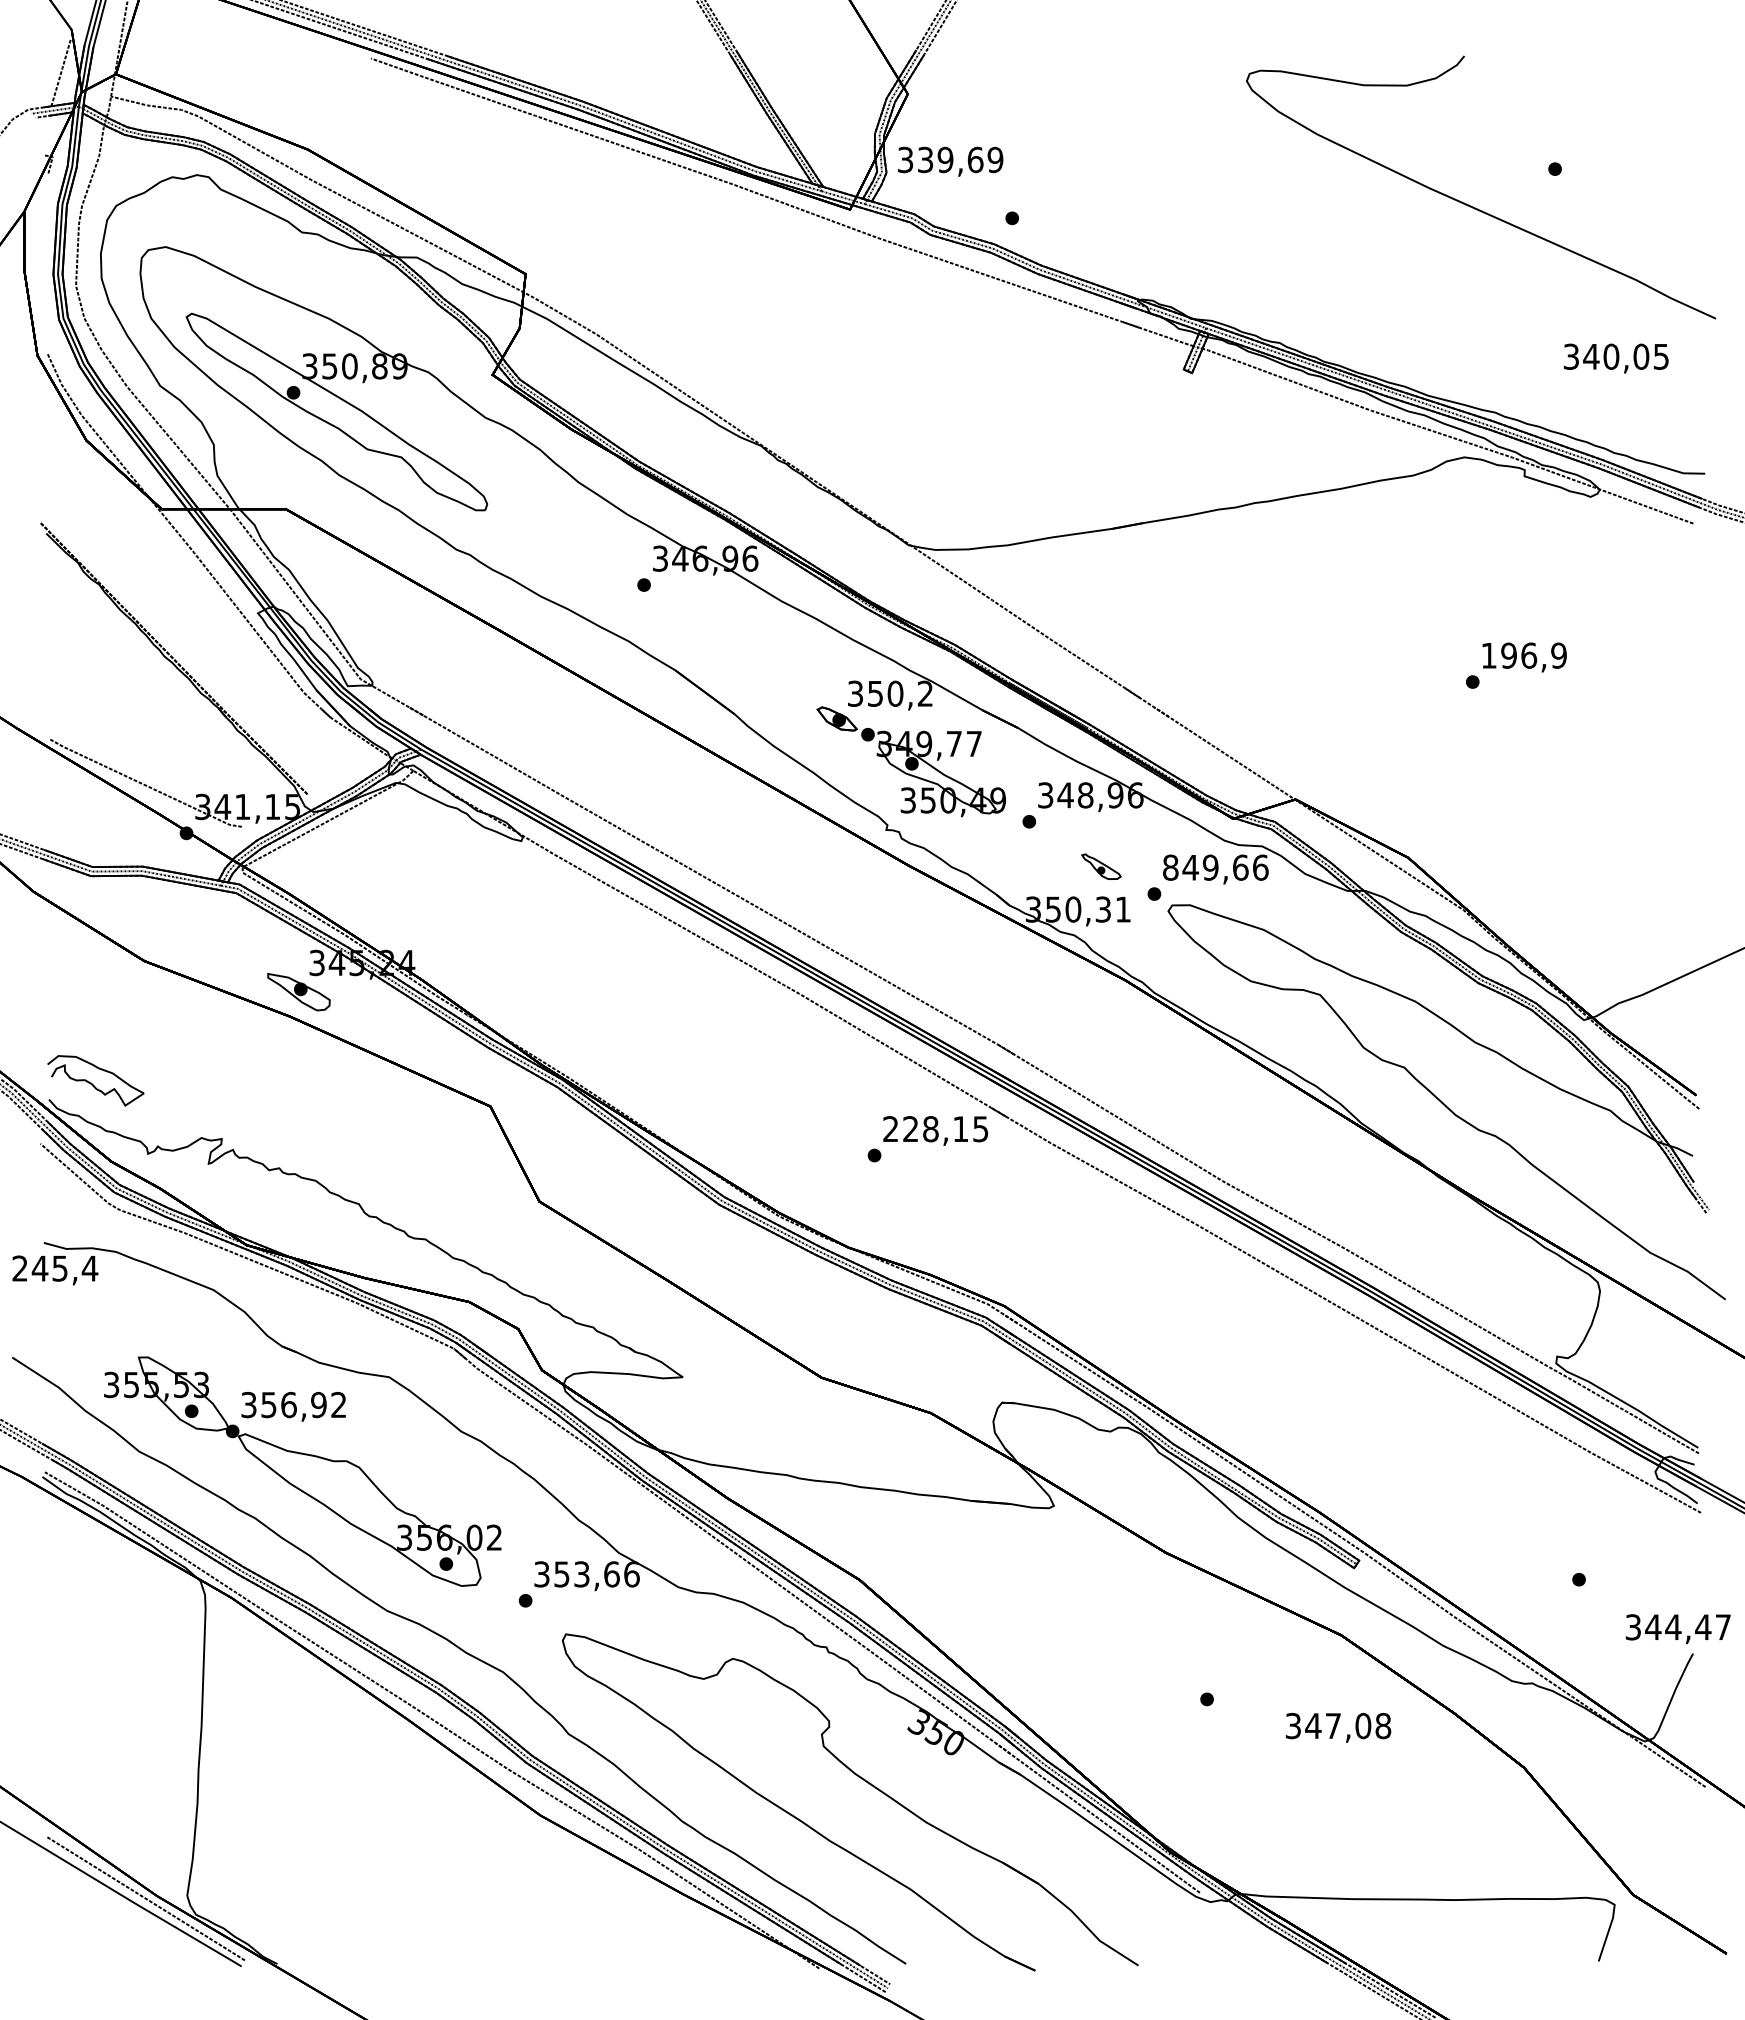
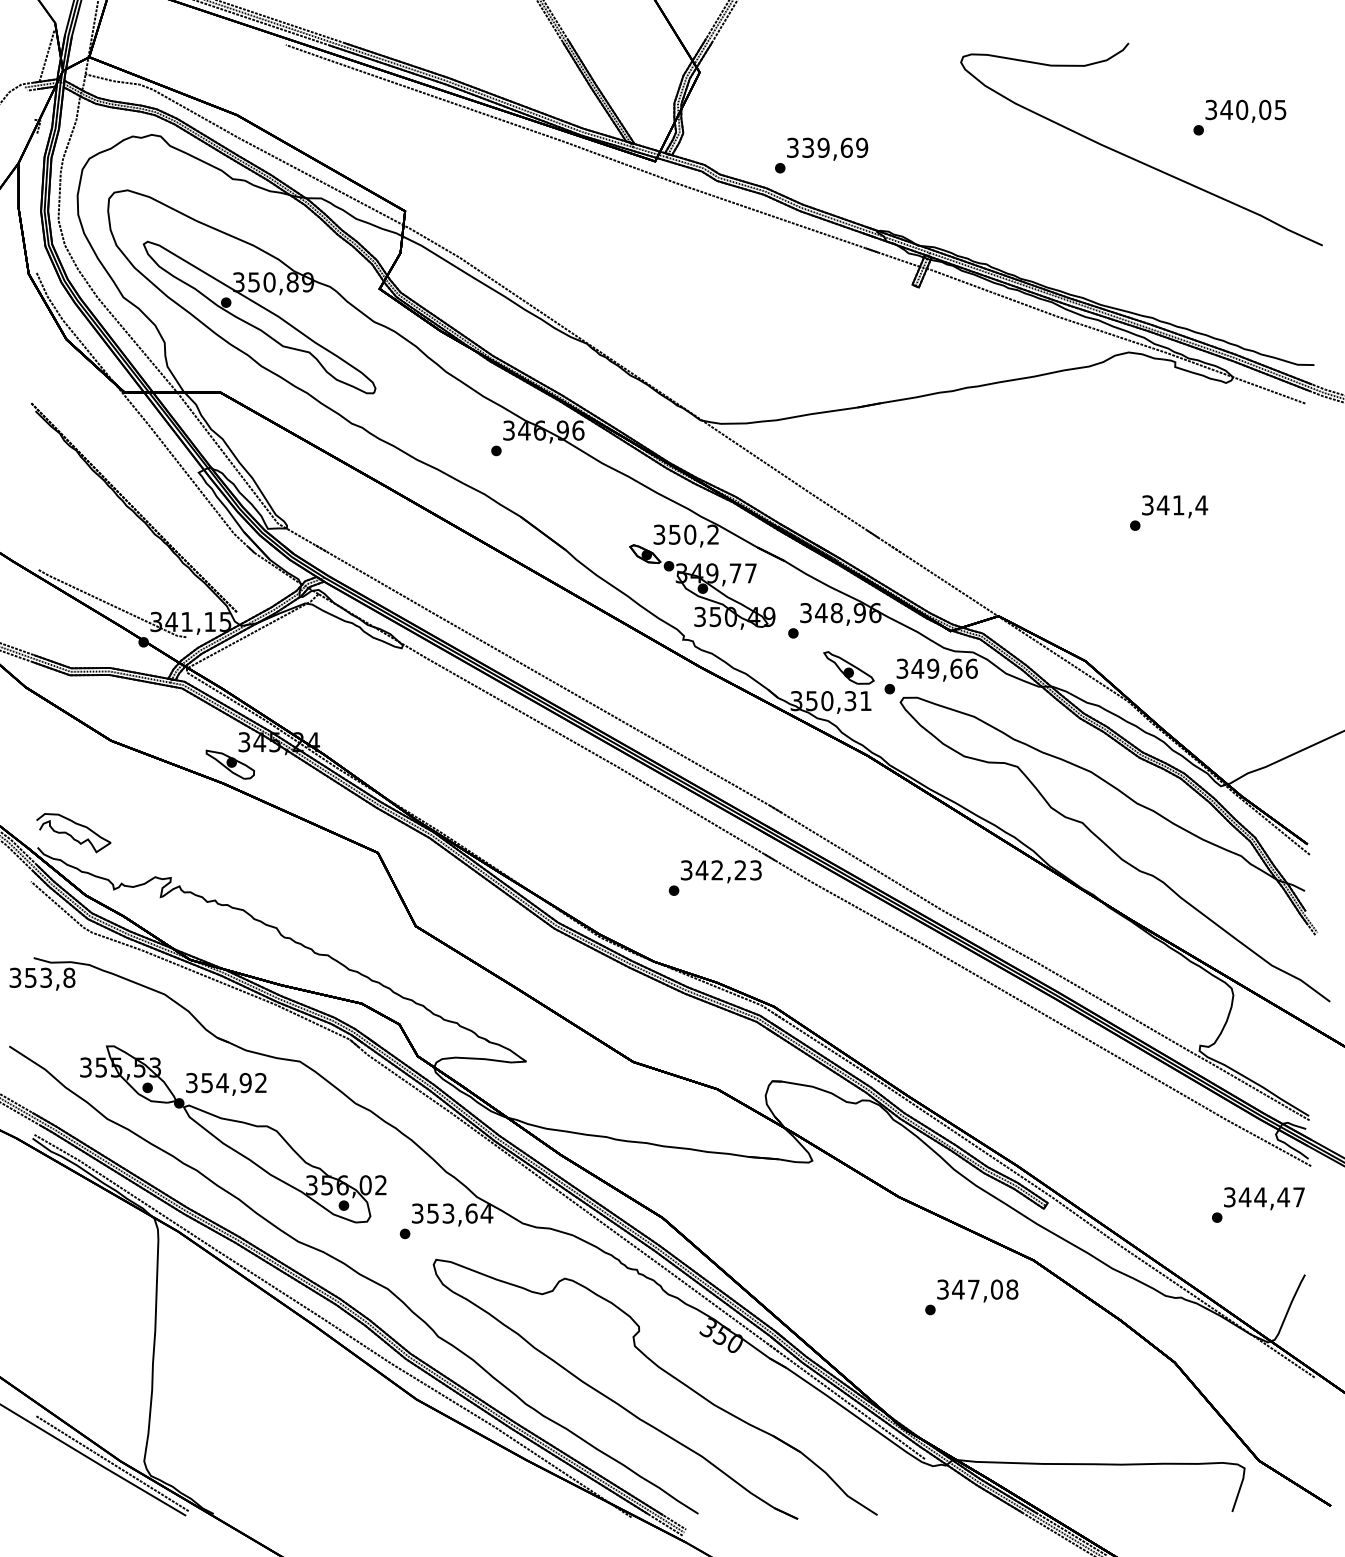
text: (950, 161) -> (827, 149), moved
text: (1616, 358) -> (1246, 111), moved
text: (1524, 655) -> (1175, 505), 196,9 -> 341,4
part: (1101, 866) -> (849, 667), size x1.67
text: (1170, 867) -> (902, 668), 849,66 -> 349,66
text: (935, 1129) -> (721, 870), 228,15 -> 342,23
text: (55, 1268) -> (42, 977), 245,4 -> 353,8
text: (288, 1404) -> (222, 1082), 356,92 -> 354,92
text: (631, 1574) -> (486, 1213), 353,66 -> 353,64
text: (1677, 1629) -> (1263, 1199), moved
text: (1338, 1727) -> (977, 1290), moved

